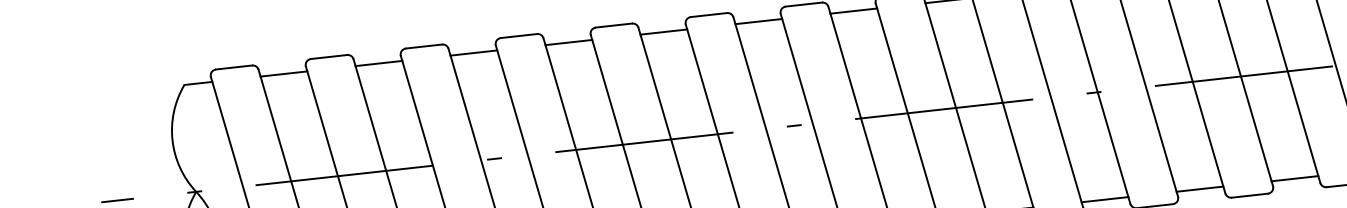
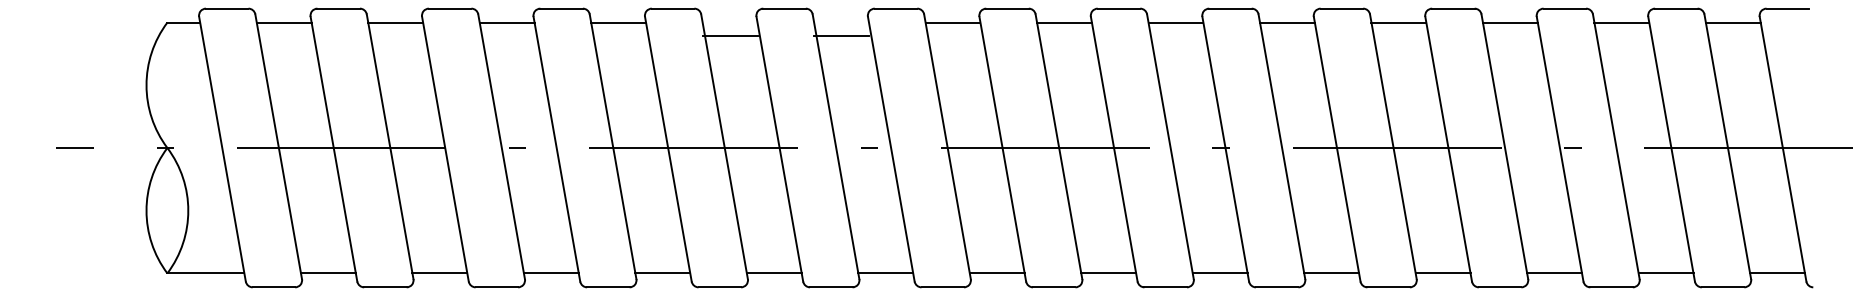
line: (758, 21) -> (841, 35), moved
line: (663, 32) -> (729, 35), moved

